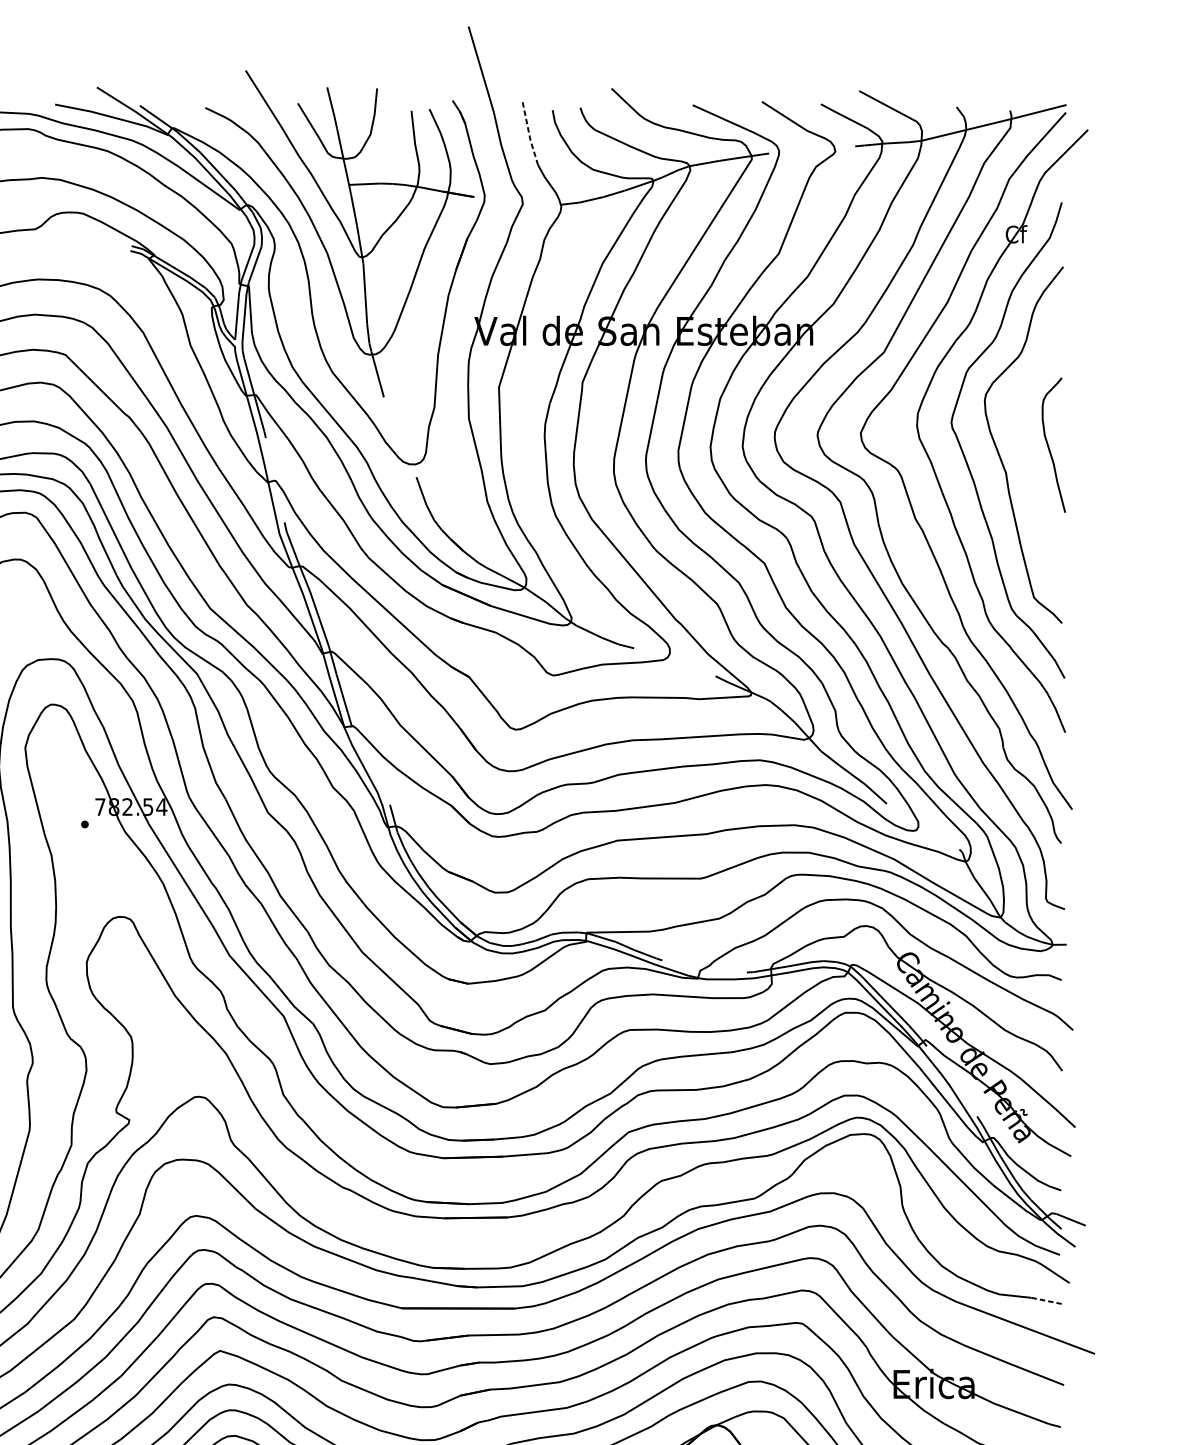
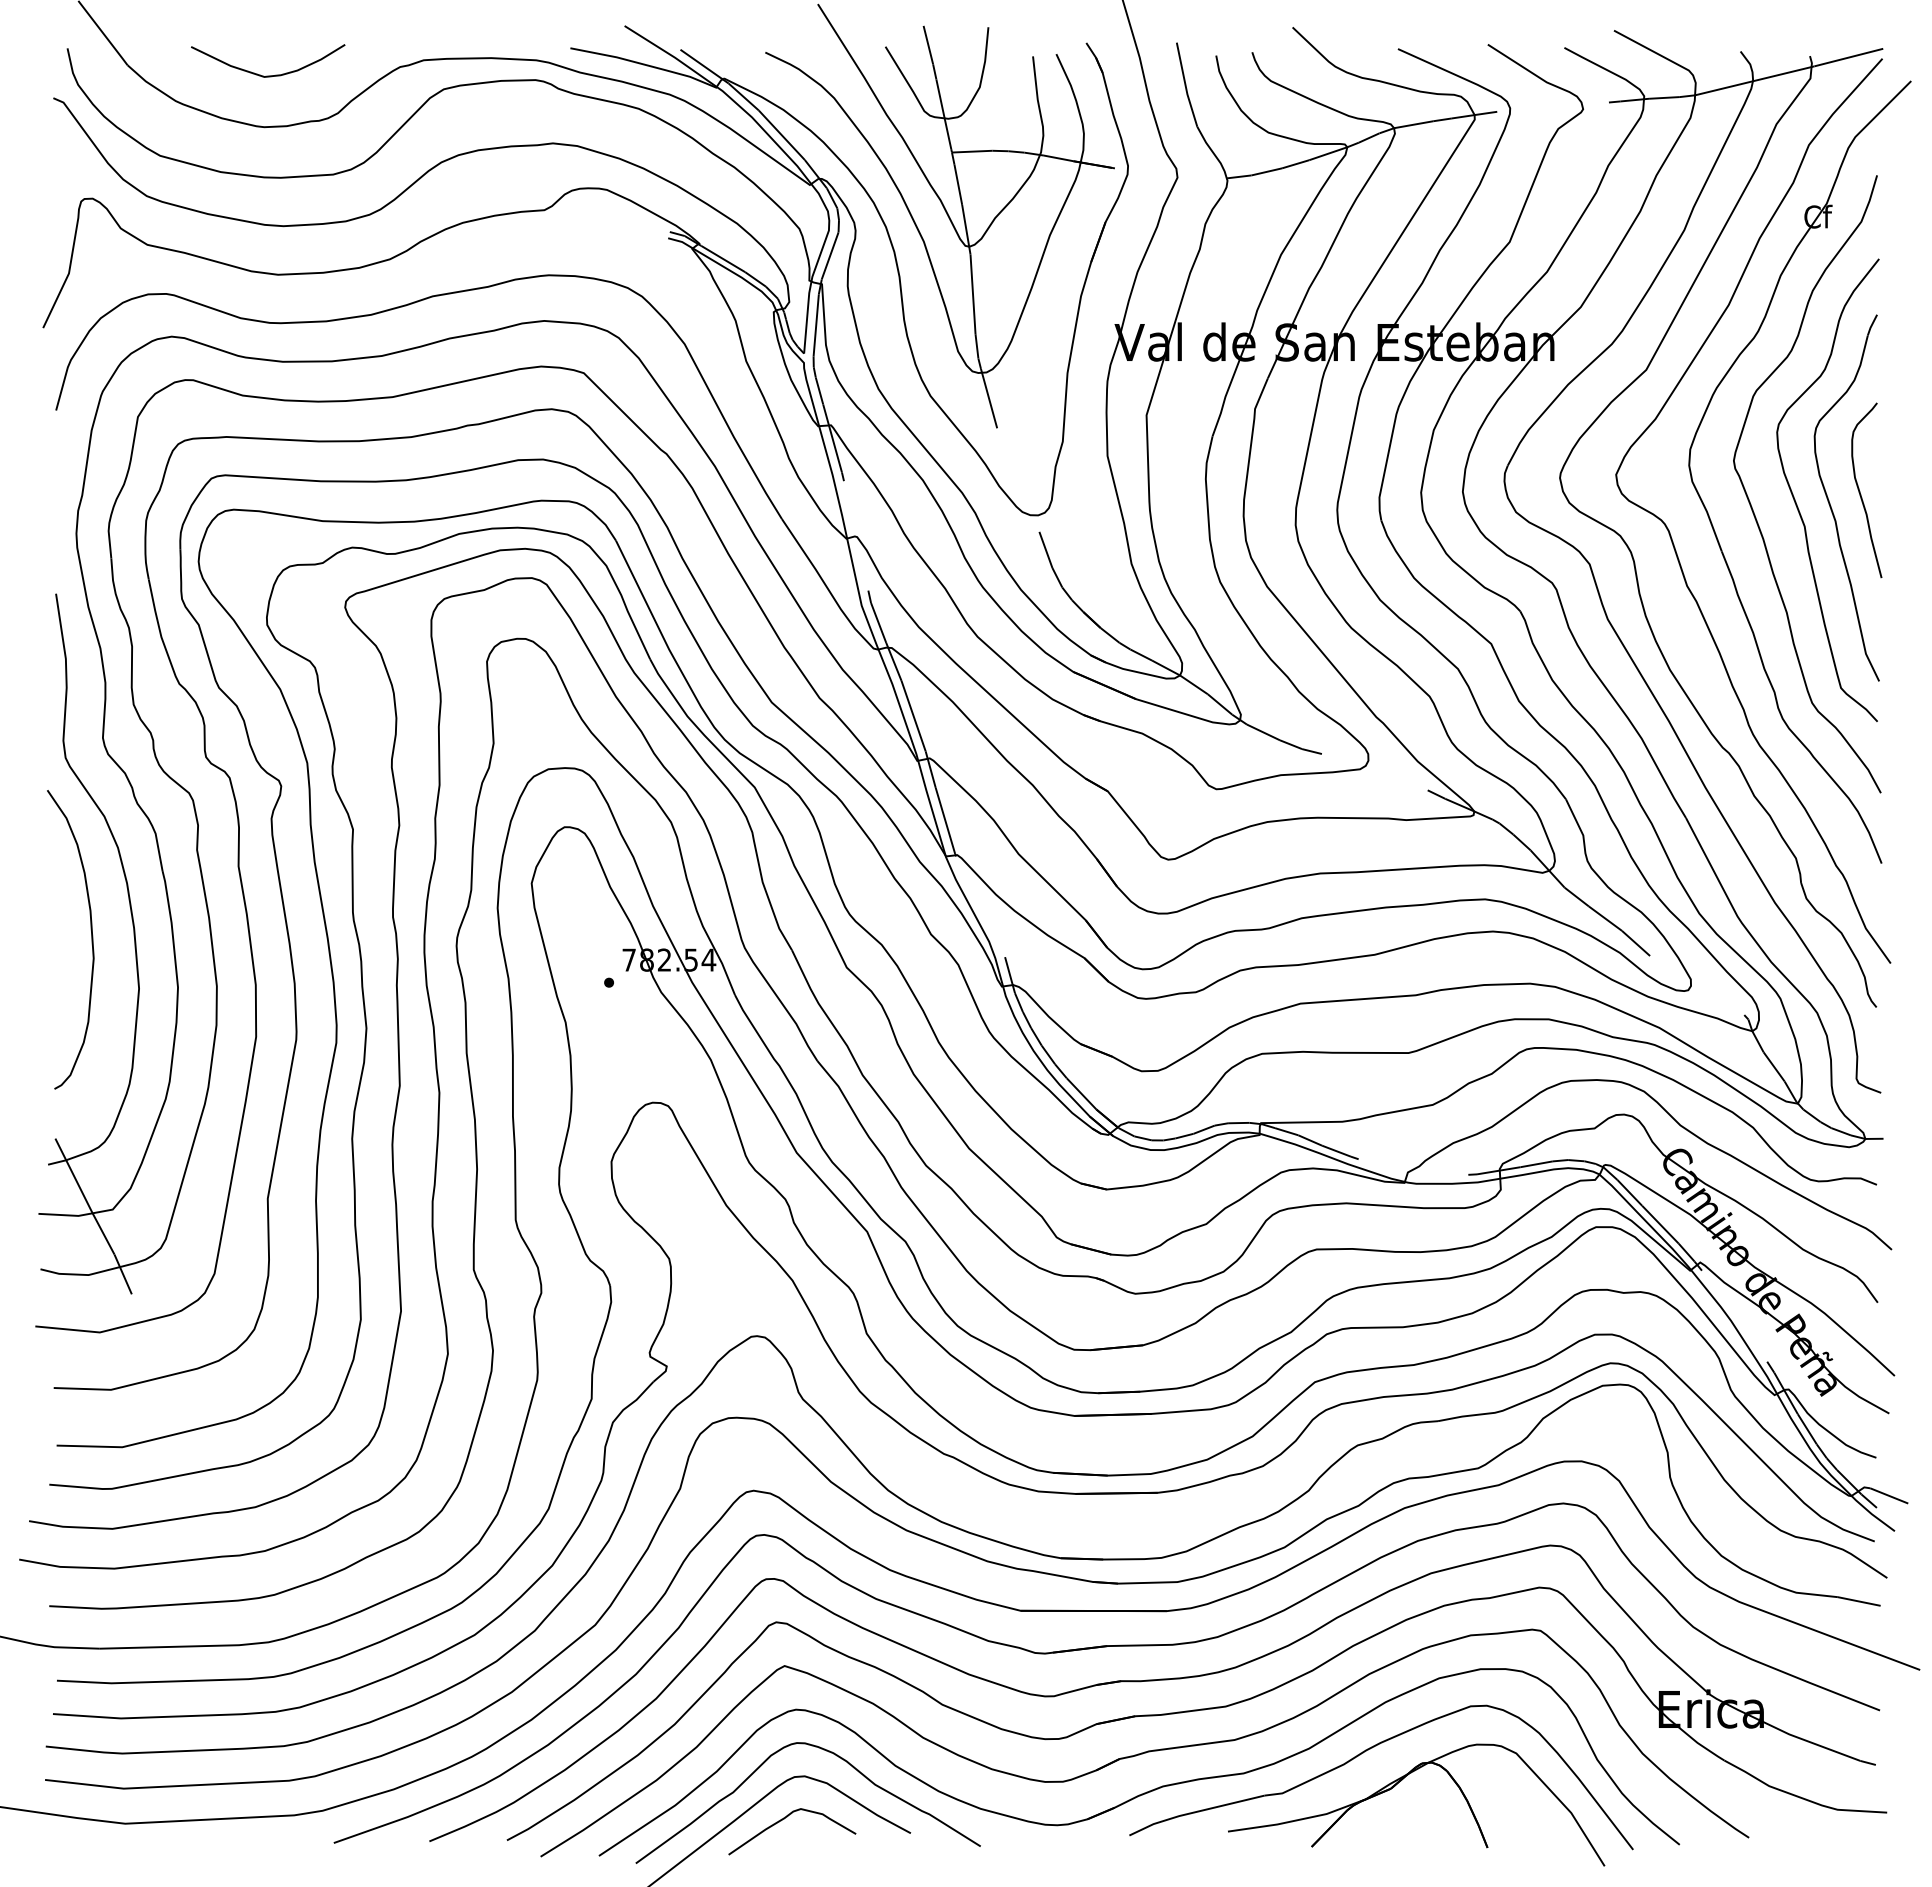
line: (528, 133) -> (1185, 85), dashed -> solid
part: (1025, 455) -> (1830, 503), added
line: (1048, 1301) -> (1859, 1601), dashed -> solid

